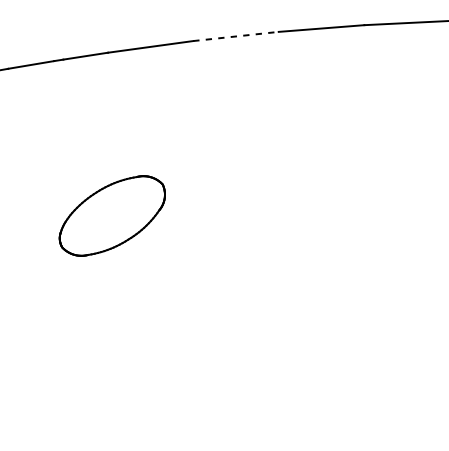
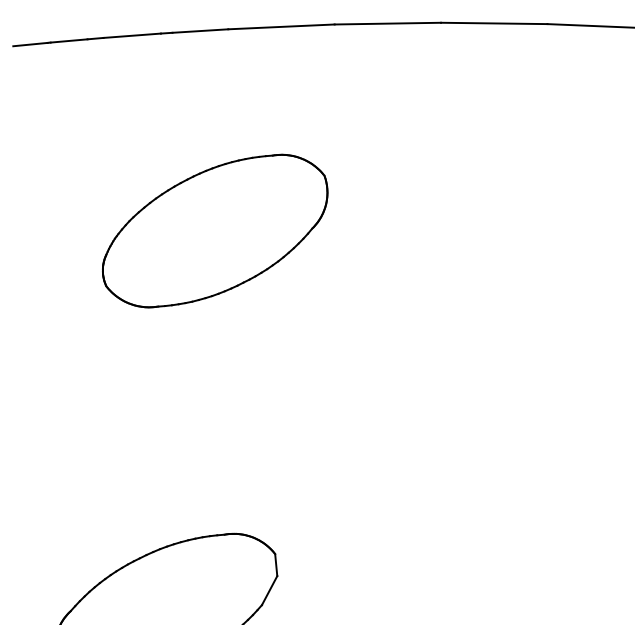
line: (236, 36) -> (388, 23), dashed -> solid
part: (112, 215) -> (215, 230), size x1.67

